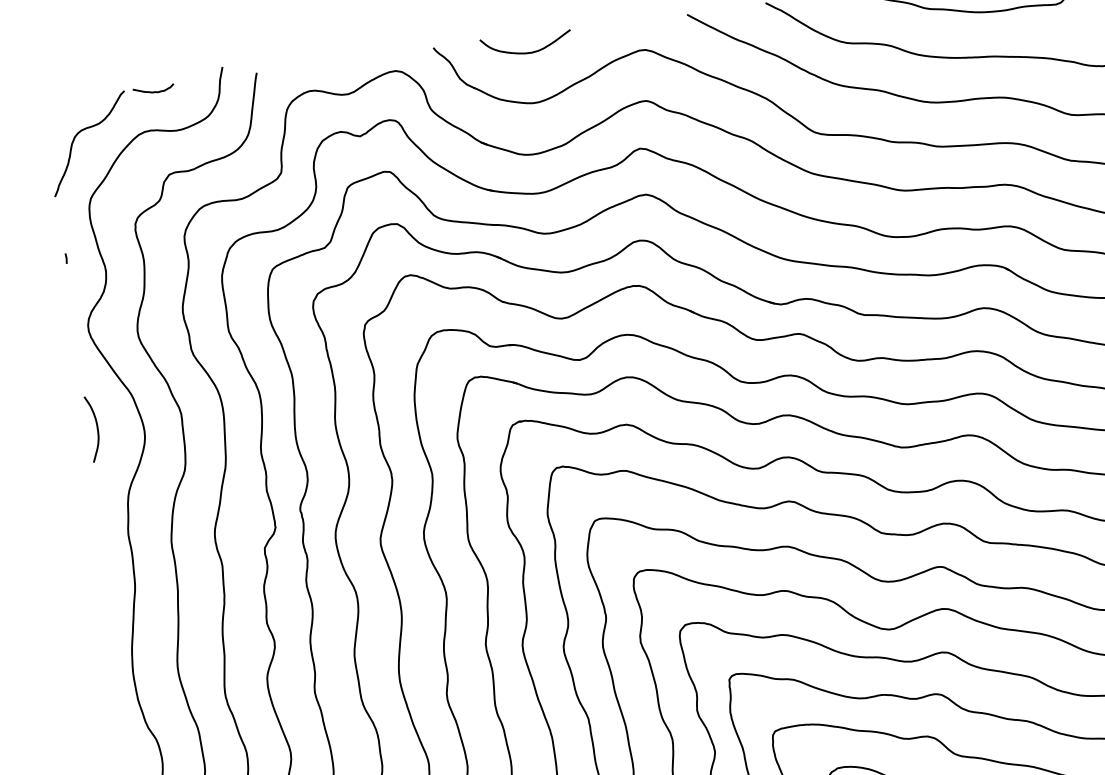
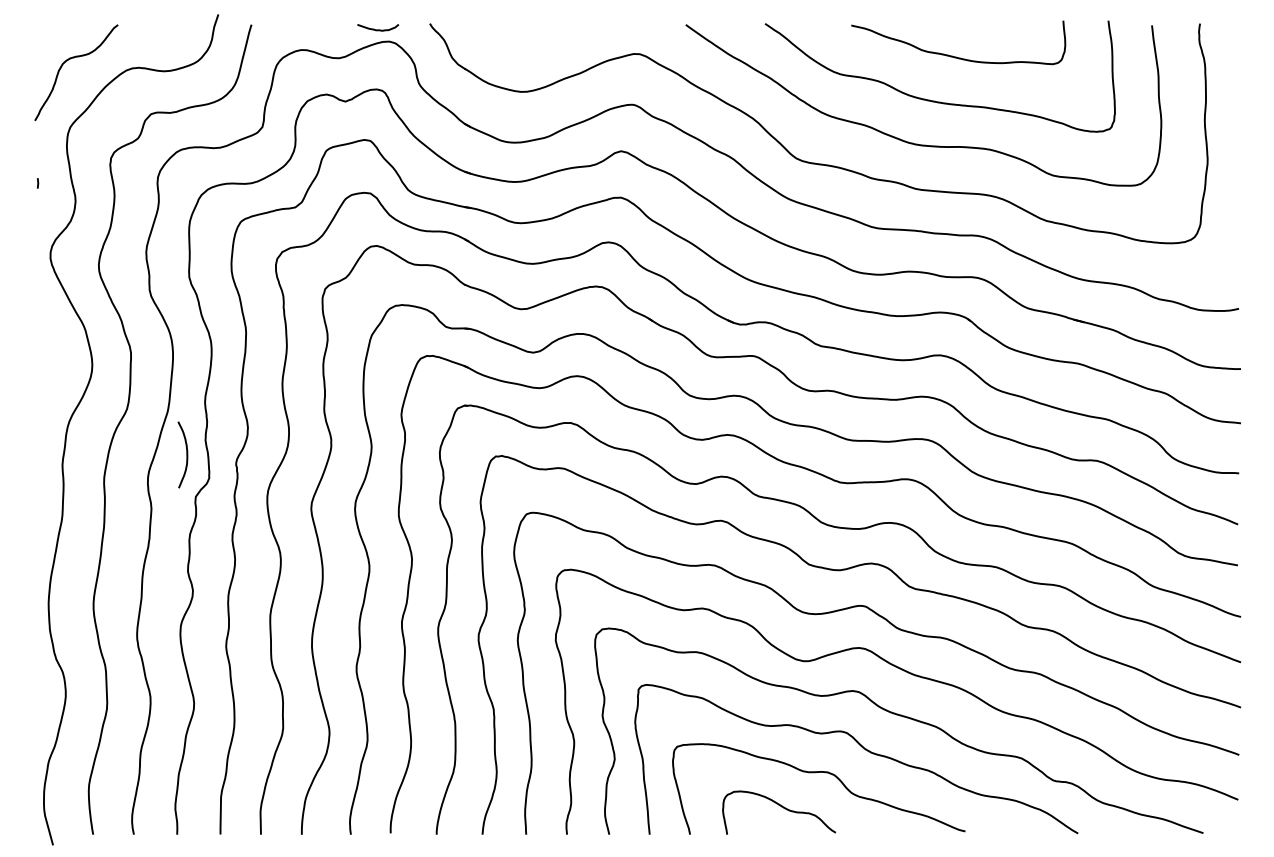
curve: (527, 52) -> (522, 40), removed
curve: (154, 91) -> (378, 29), moved
curve: (96, 428) -> (186, 454), moved

